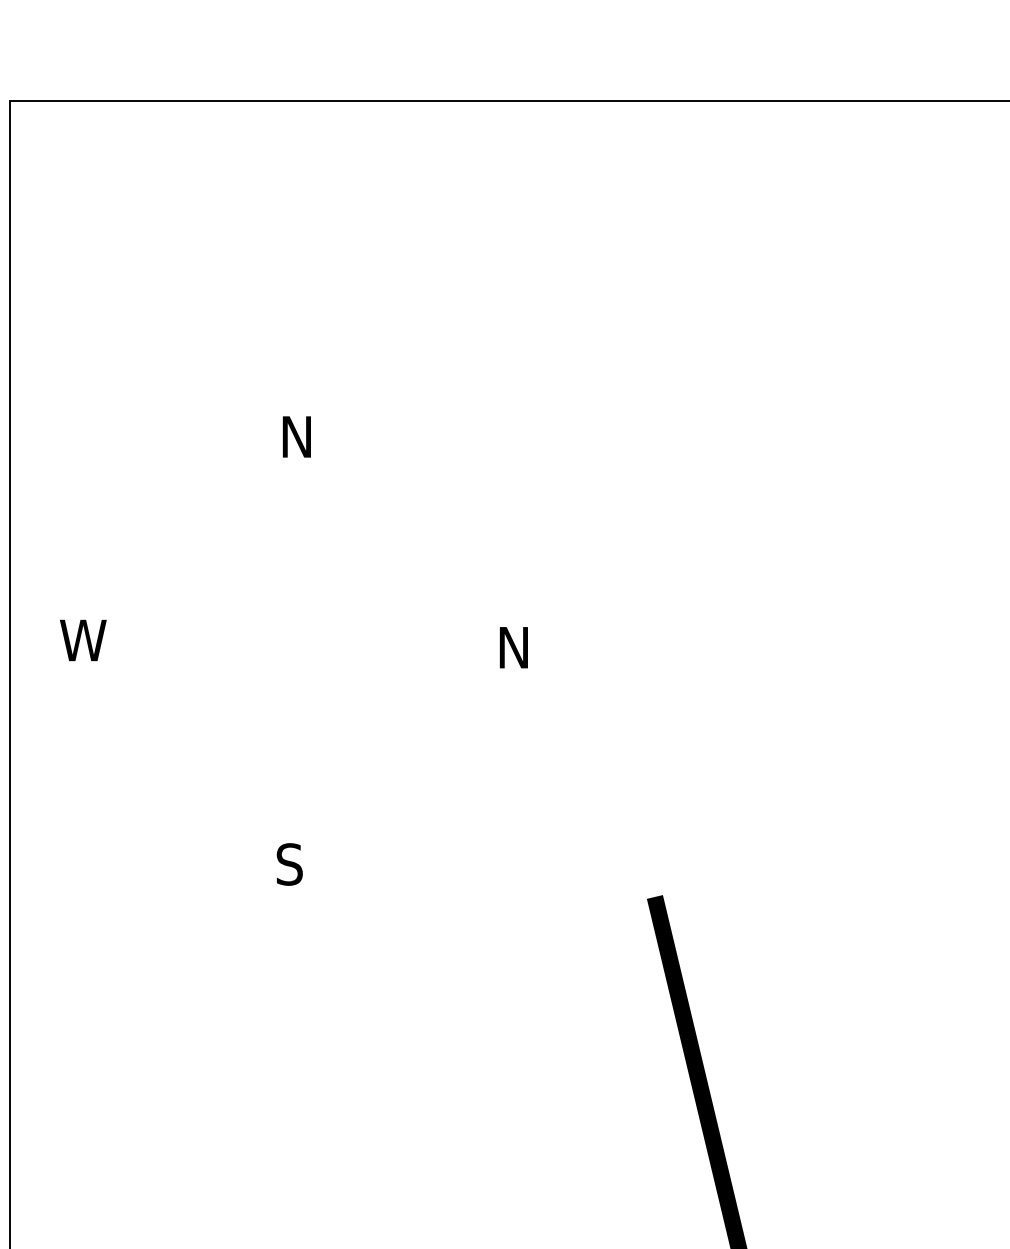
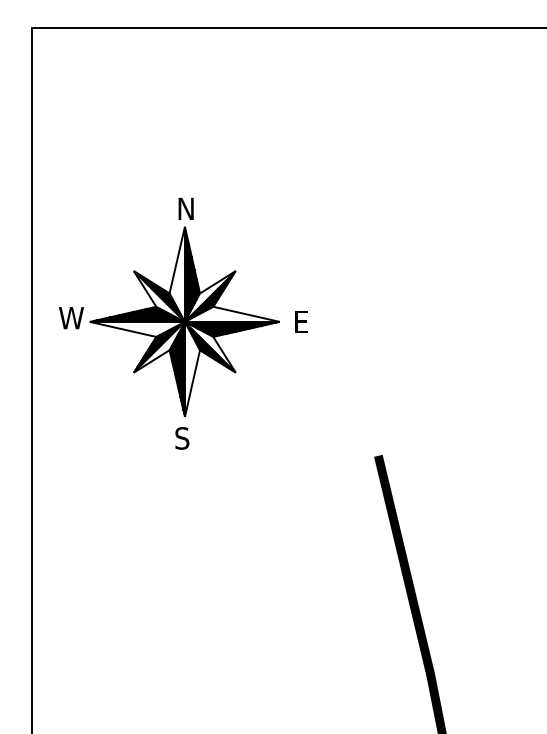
part: (293, 646) -> (184, 321), added
text: (513, 648) -> (302, 322), N -> E

